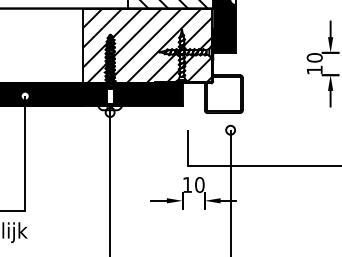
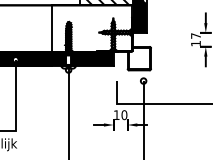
hatch: (146, 45) -> (91, 28), removed
text: (314, 56) -> (195, 35), 10 -> 17

